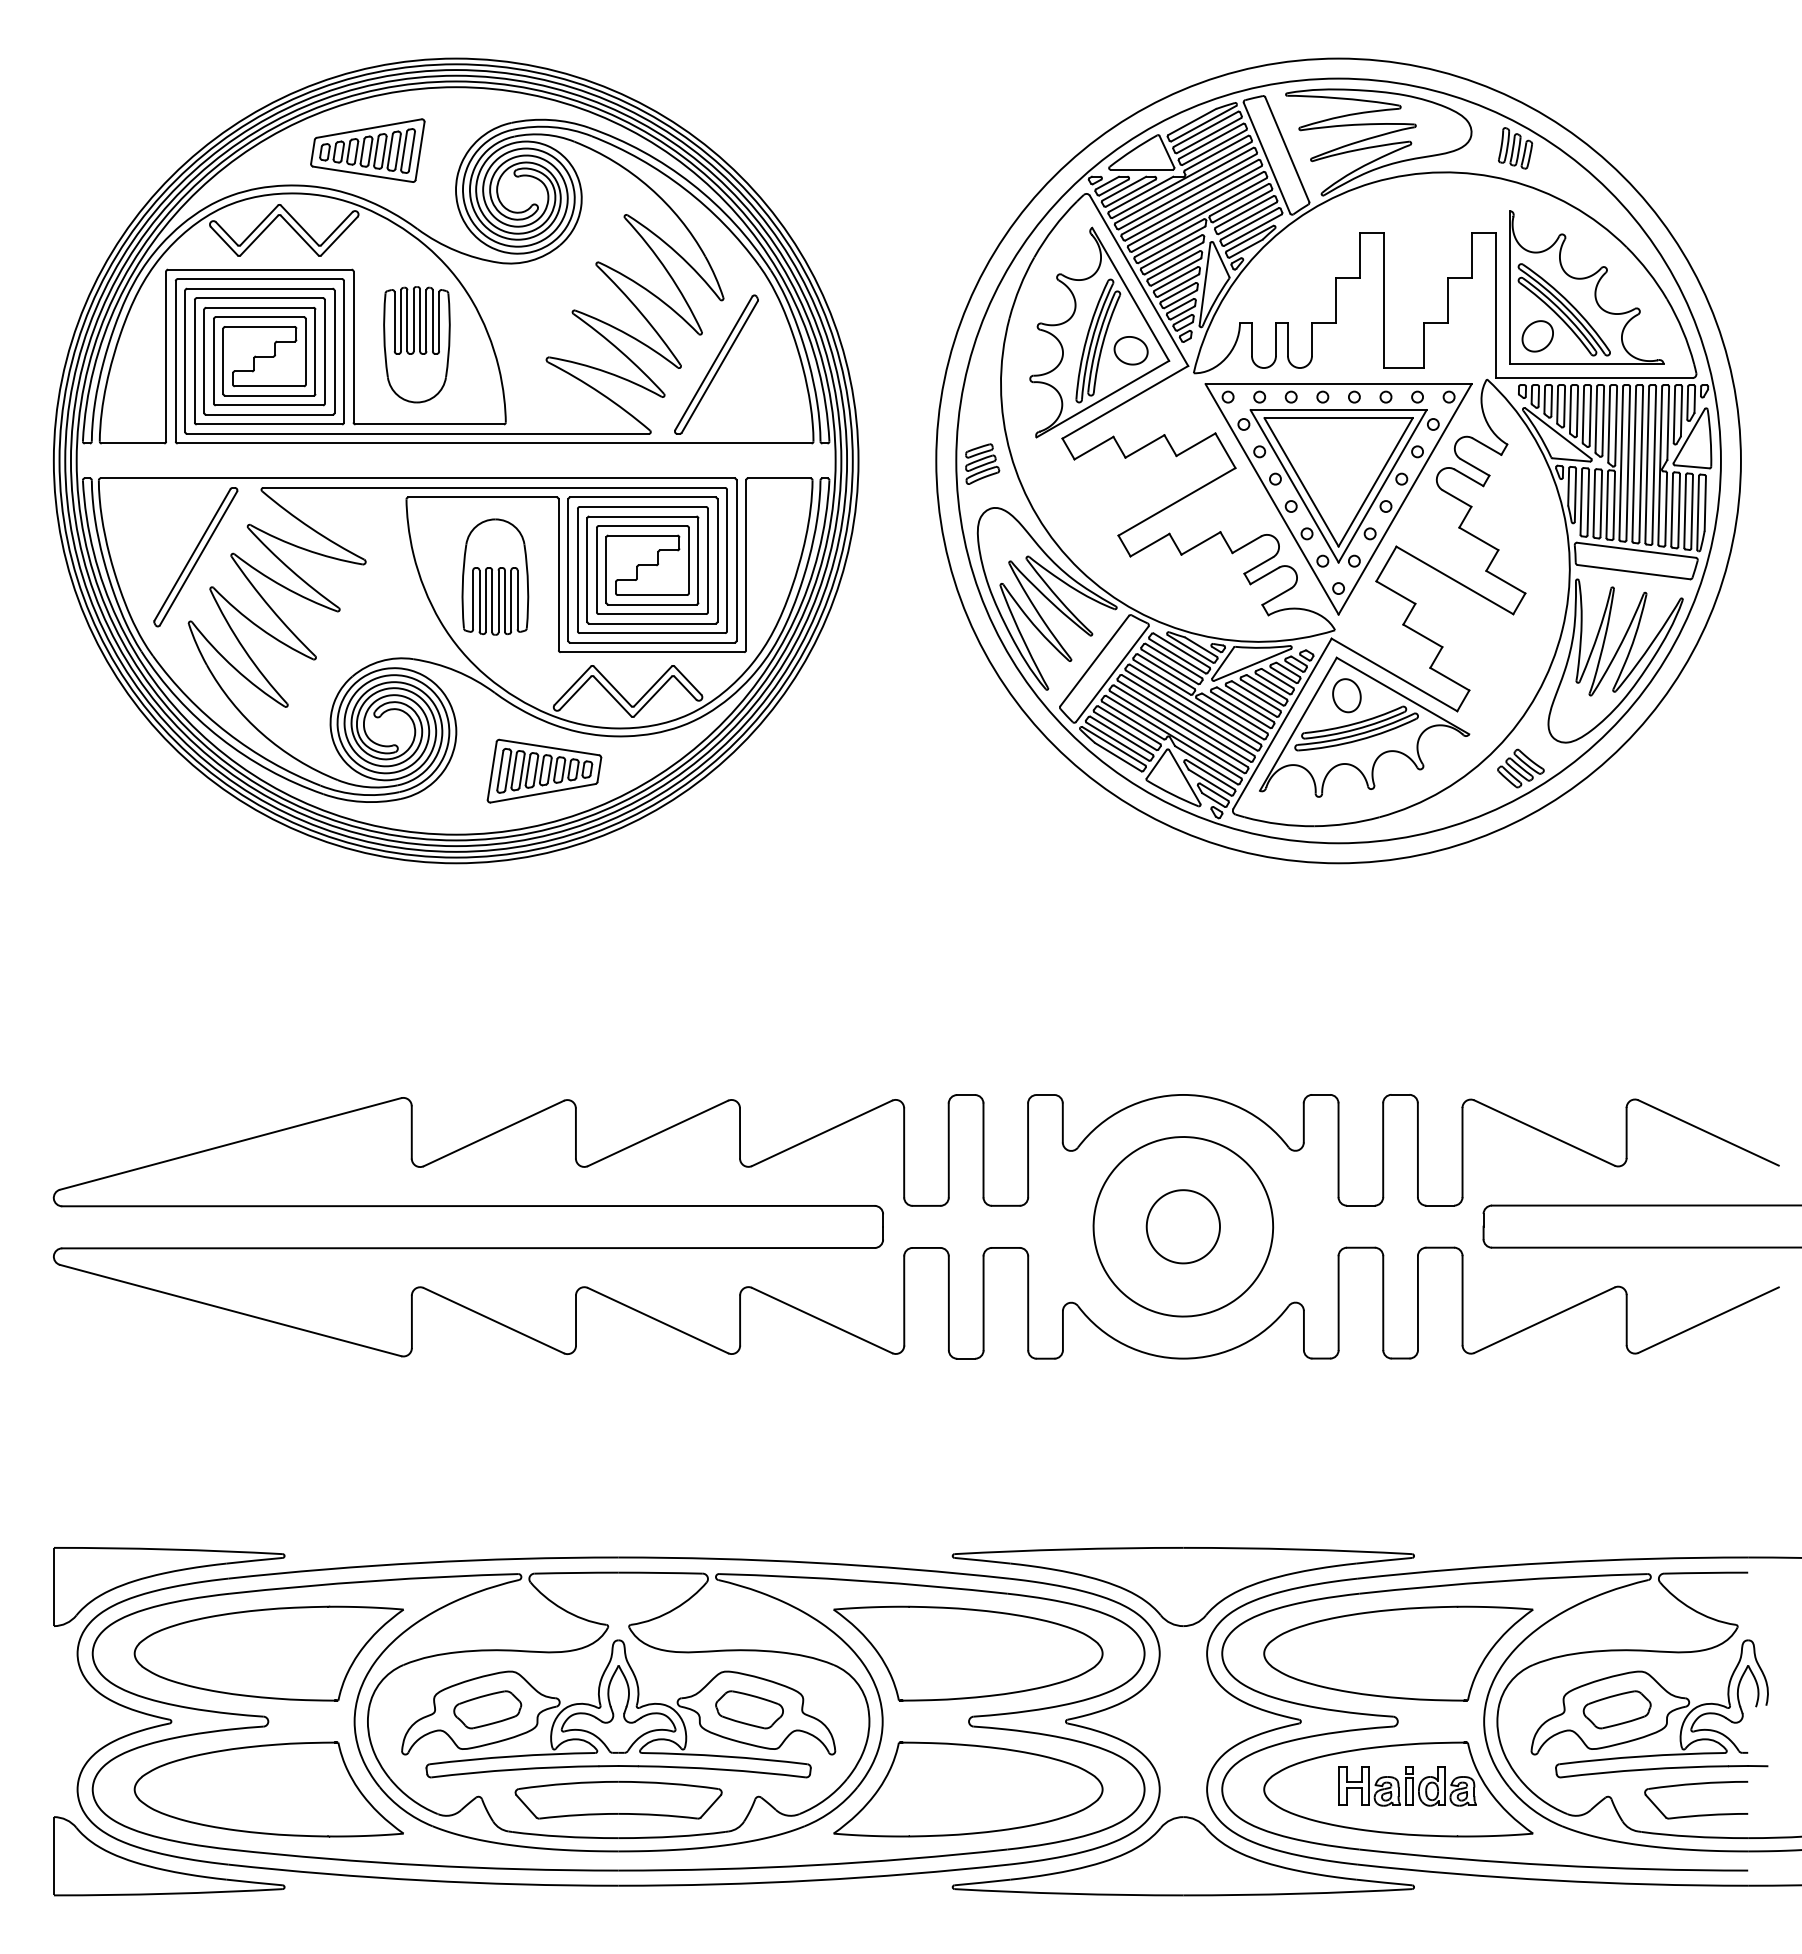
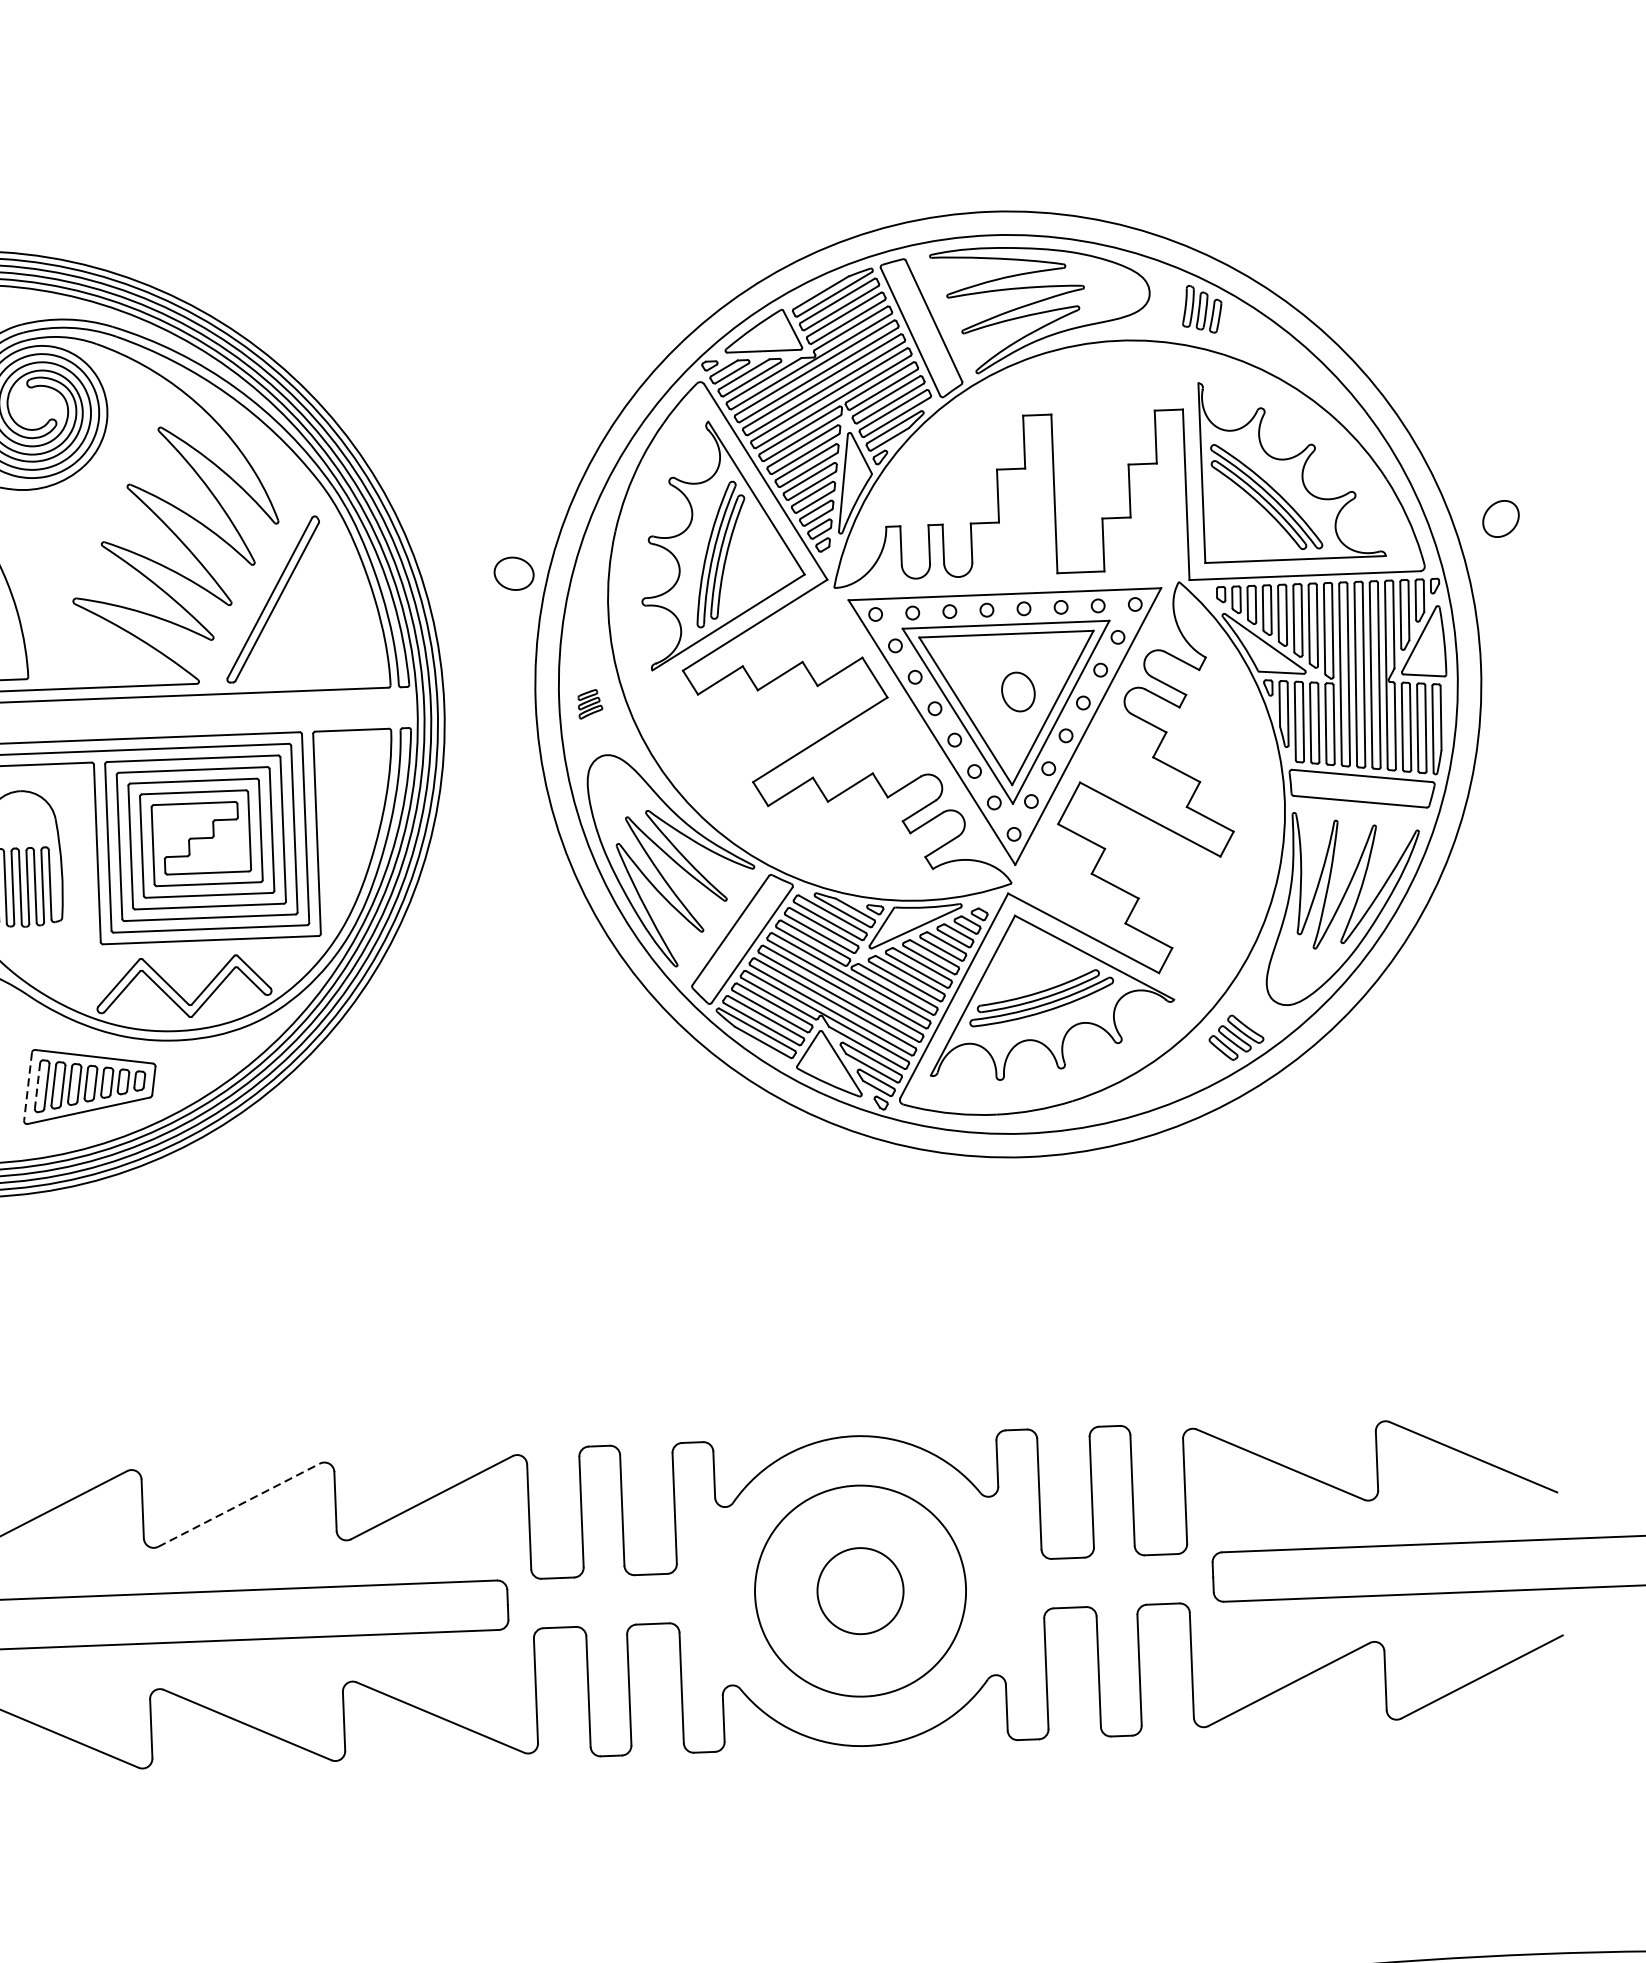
part: (1537, 336) -> (1500, 519), moved
part: (1130, 350) -> (513, 573), moved
part: (982, 463) -> (590, 703), size x0.6
part: (1346, 695) -> (1017, 691), moved
line: (500, 770) -> (37, 1085), solid -> dashed
line: (492, 771) -> (28, 1087), solid -> dashed
line: (658, 1133) -> (239, 1505), solid -> dashed

